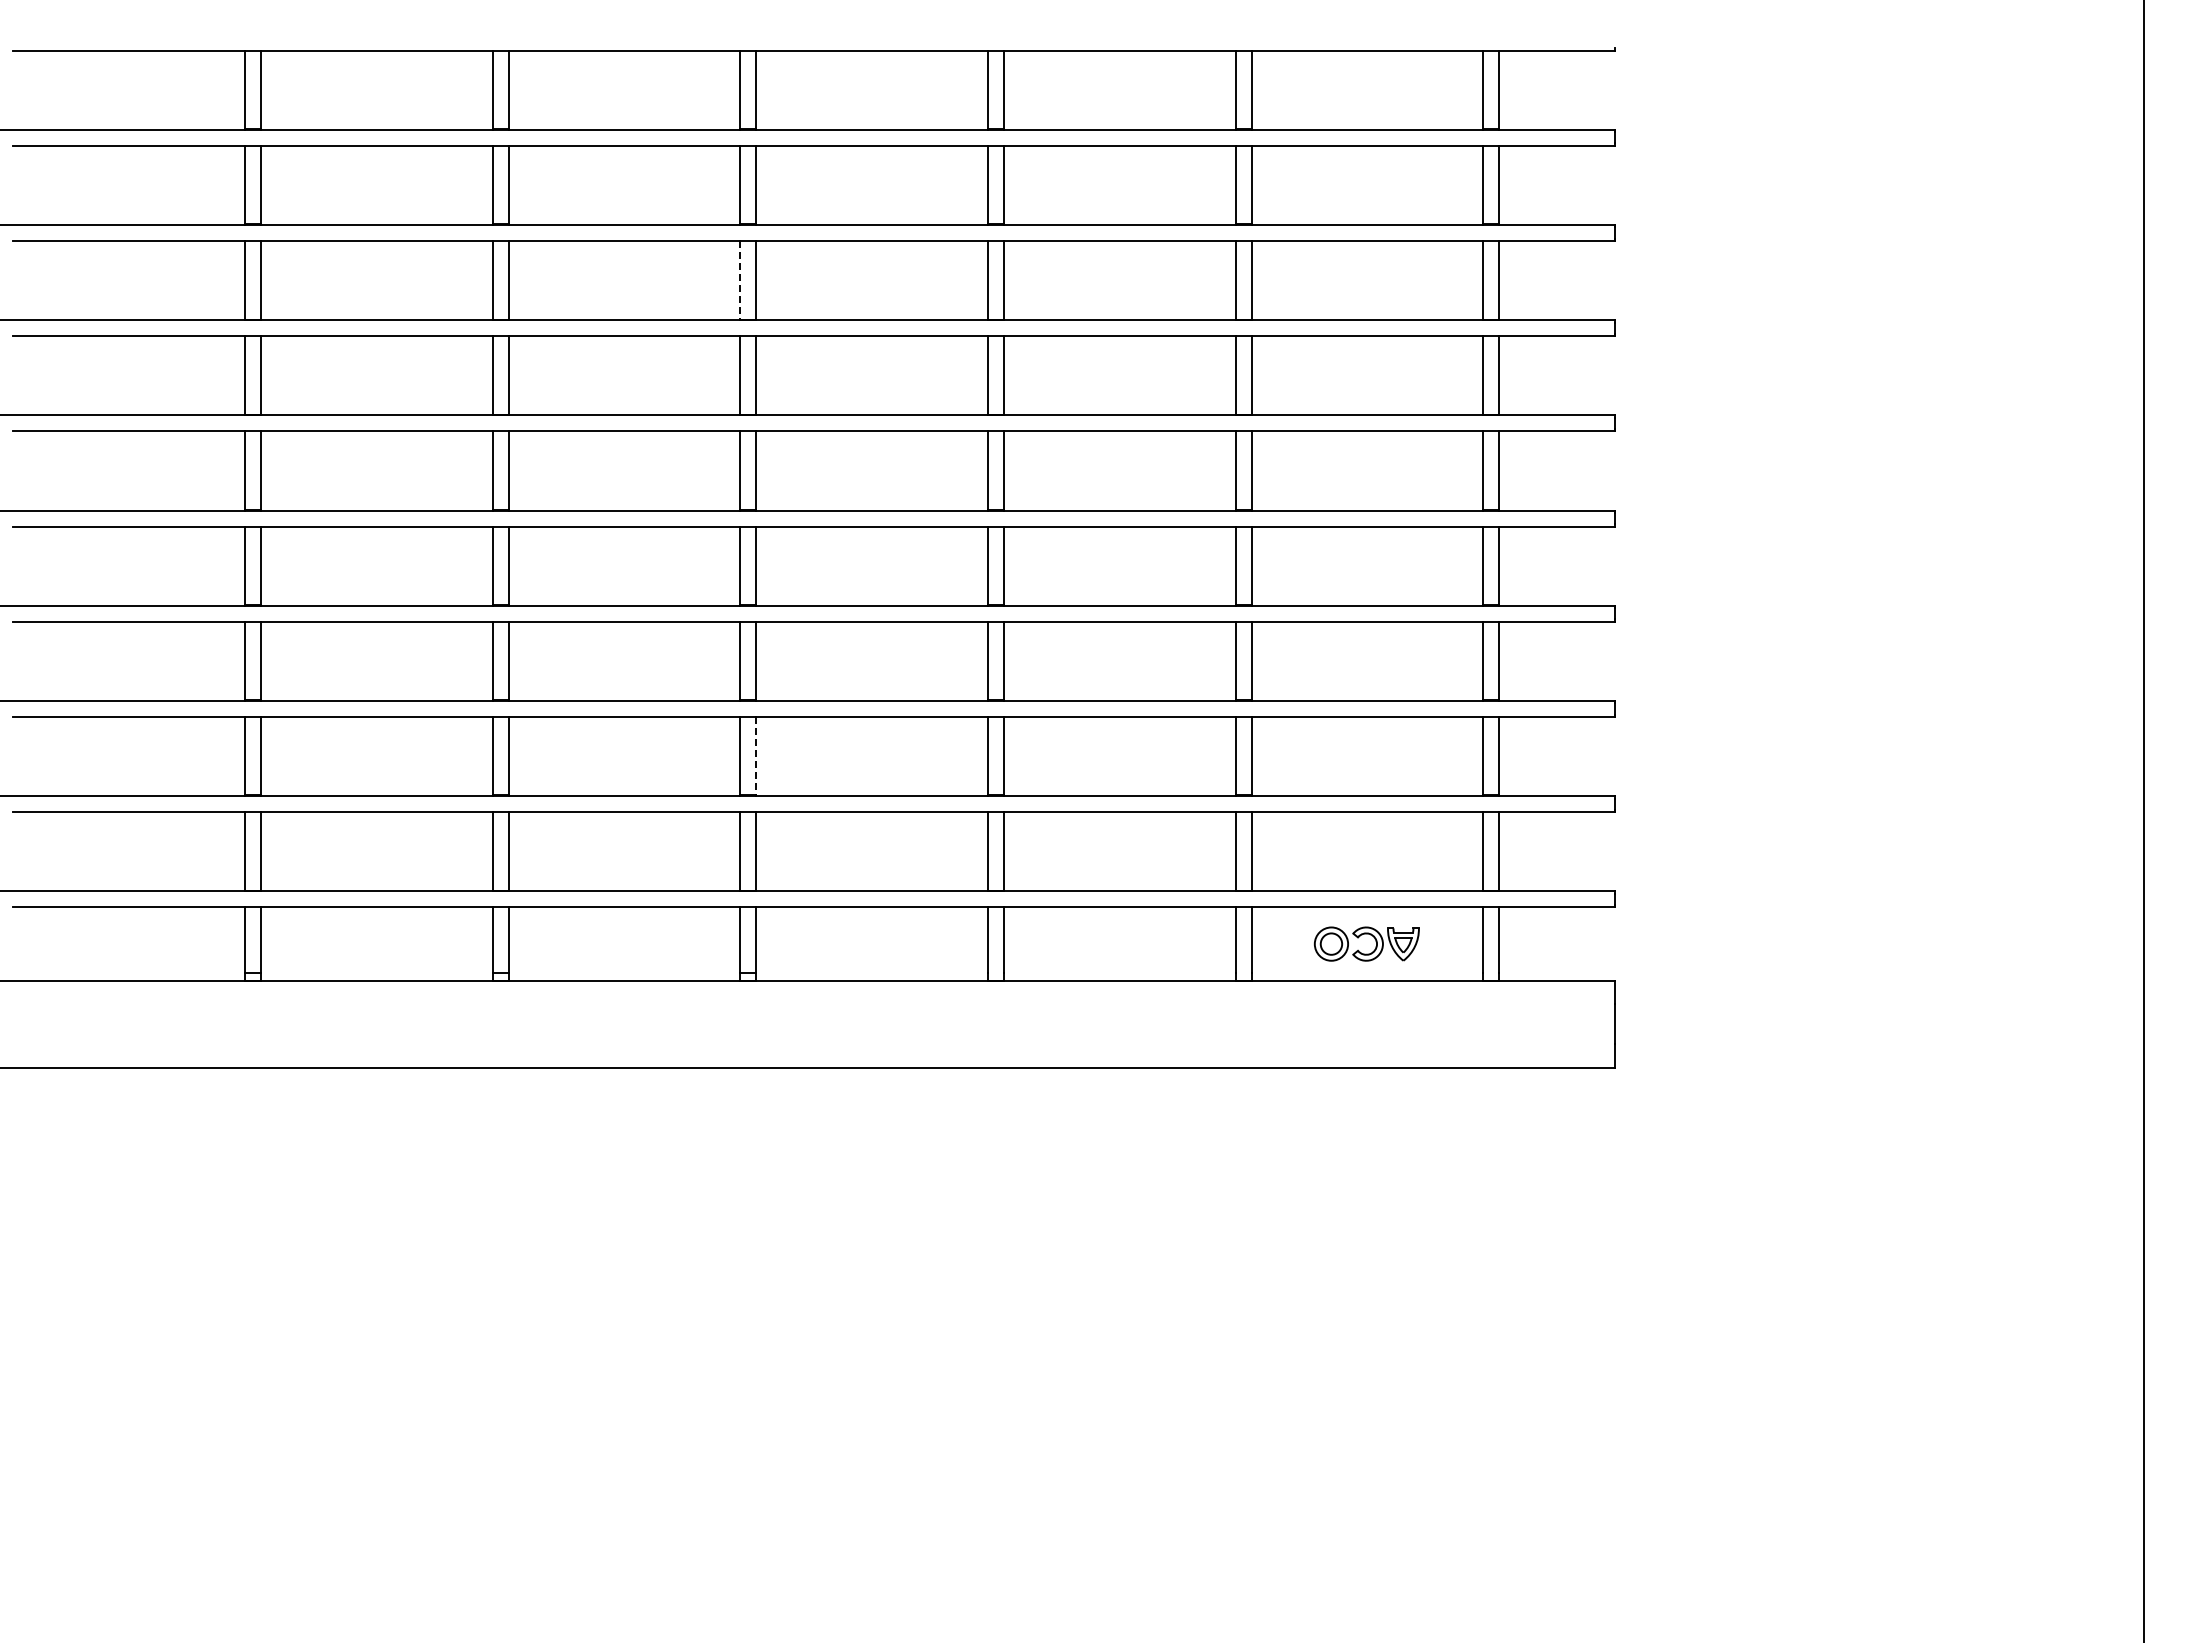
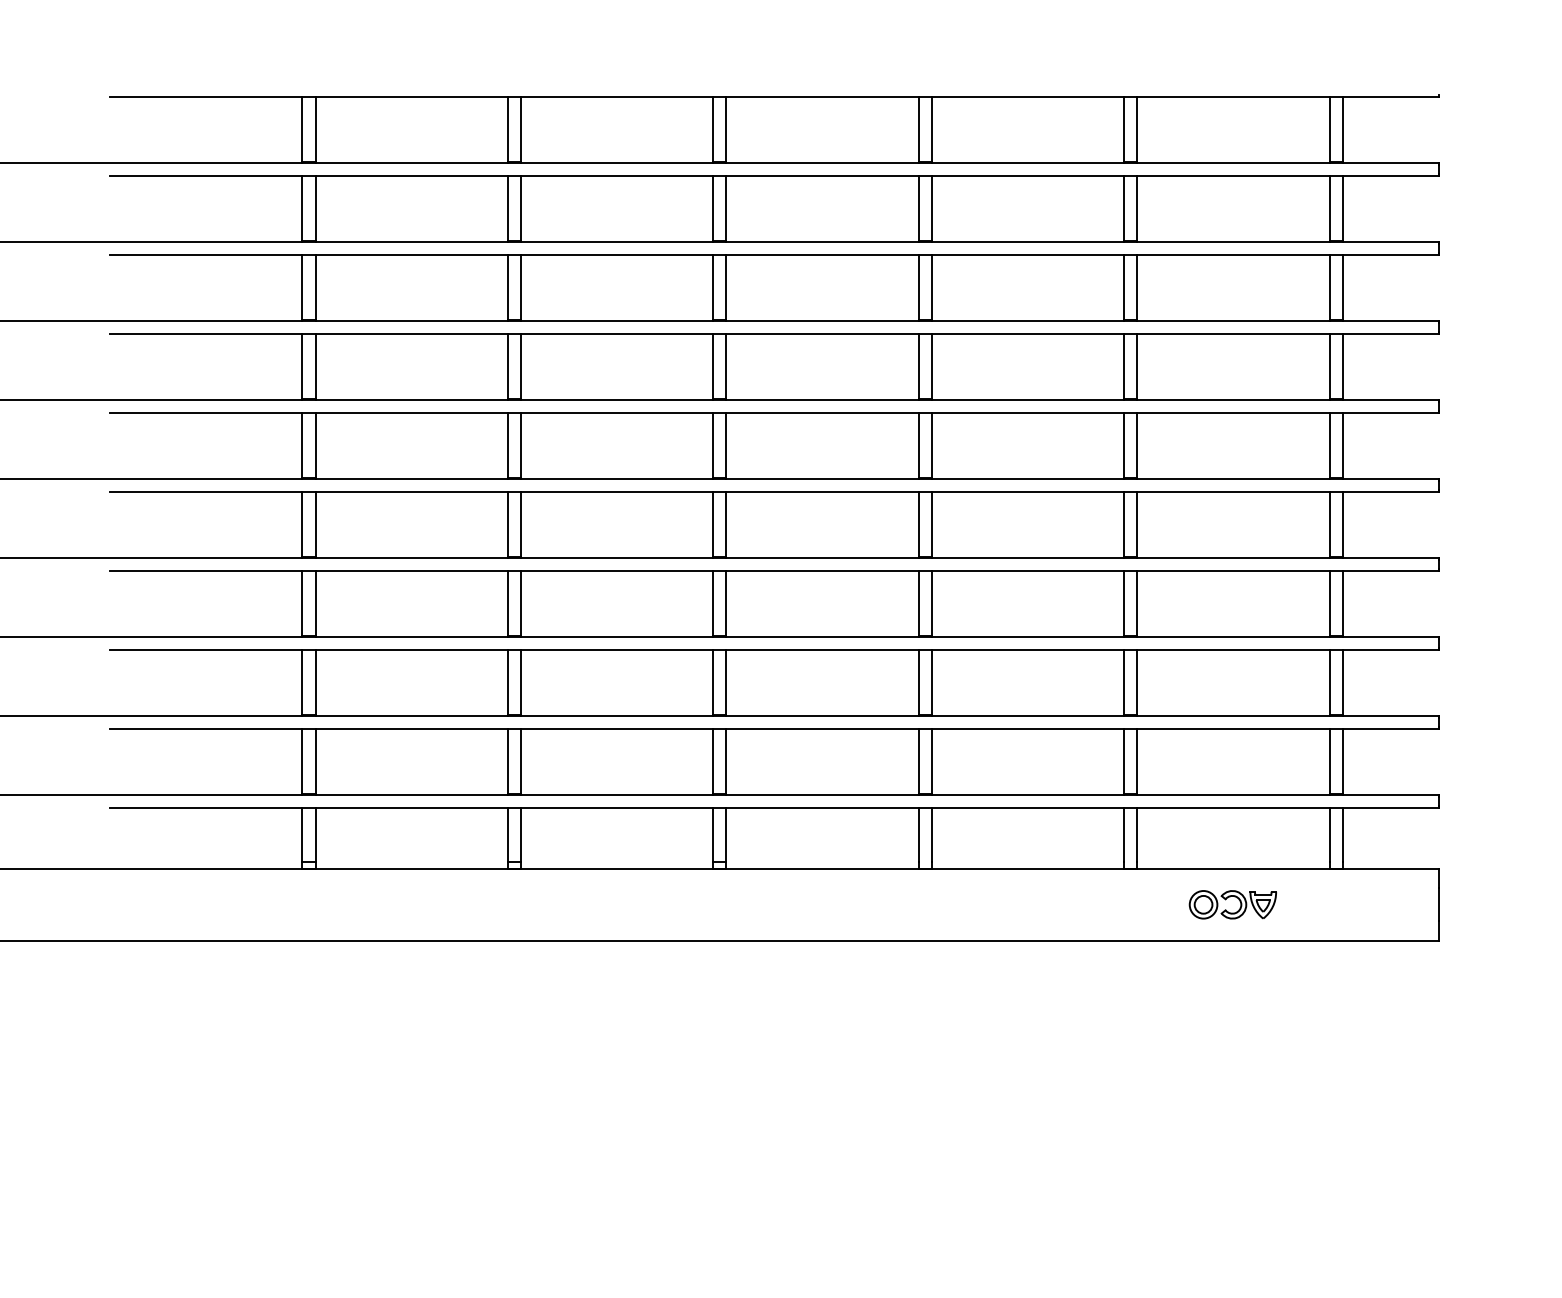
line: (740, 280) -> (713, 287), dashed -> solid
line: (756, 756) -> (726, 682), dashed -> solid
part: (1362, 935) -> (1229, 897), moved

